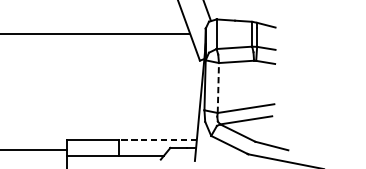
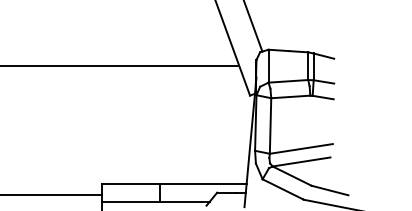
line: (218, 88) -> (270, 126), dashed -> solid
line: (157, 139) -> (202, 183), dashed -> solid

